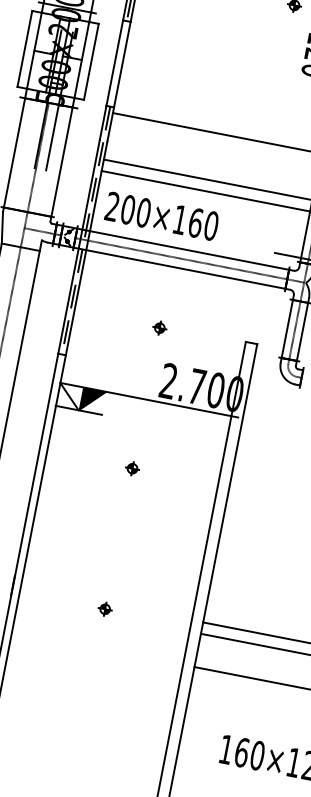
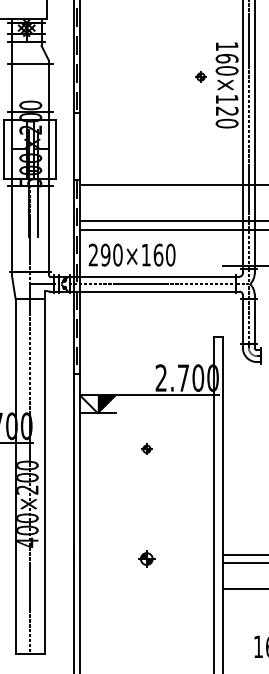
text: (127, 210) -> (105, 255), 200×160 -> 290×160
part: (159, 328) -> (146, 339), removed
part: (104, 608) -> (146, 558), size x1.6

